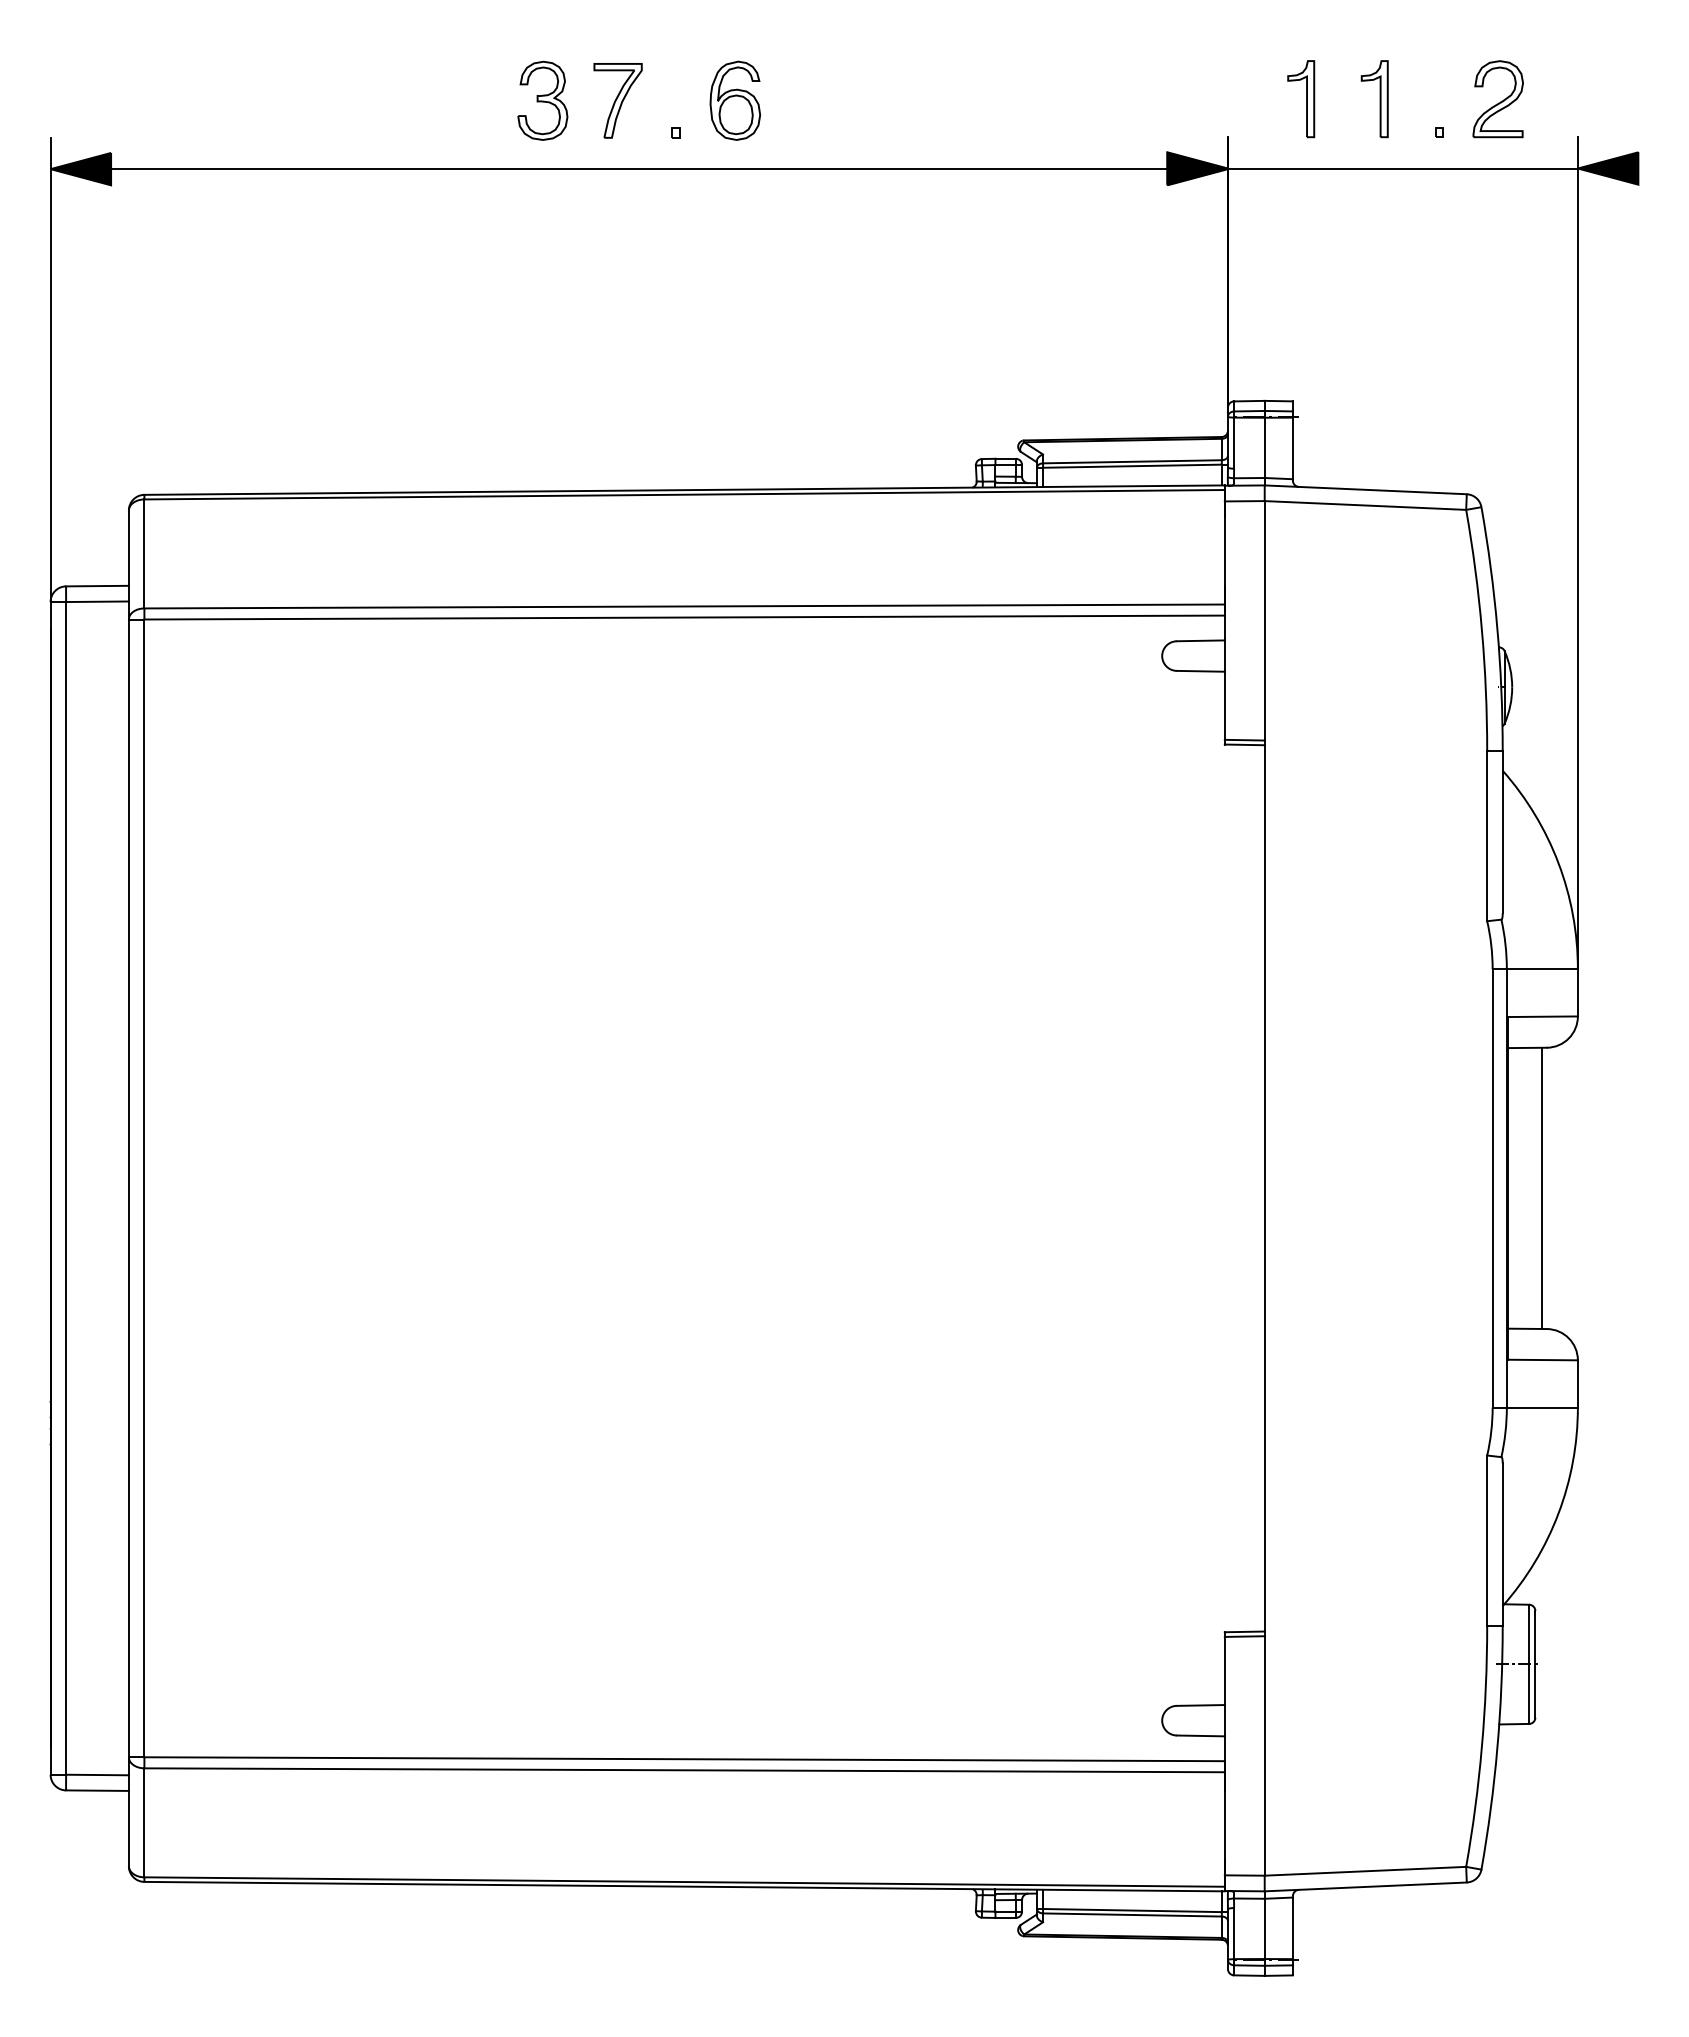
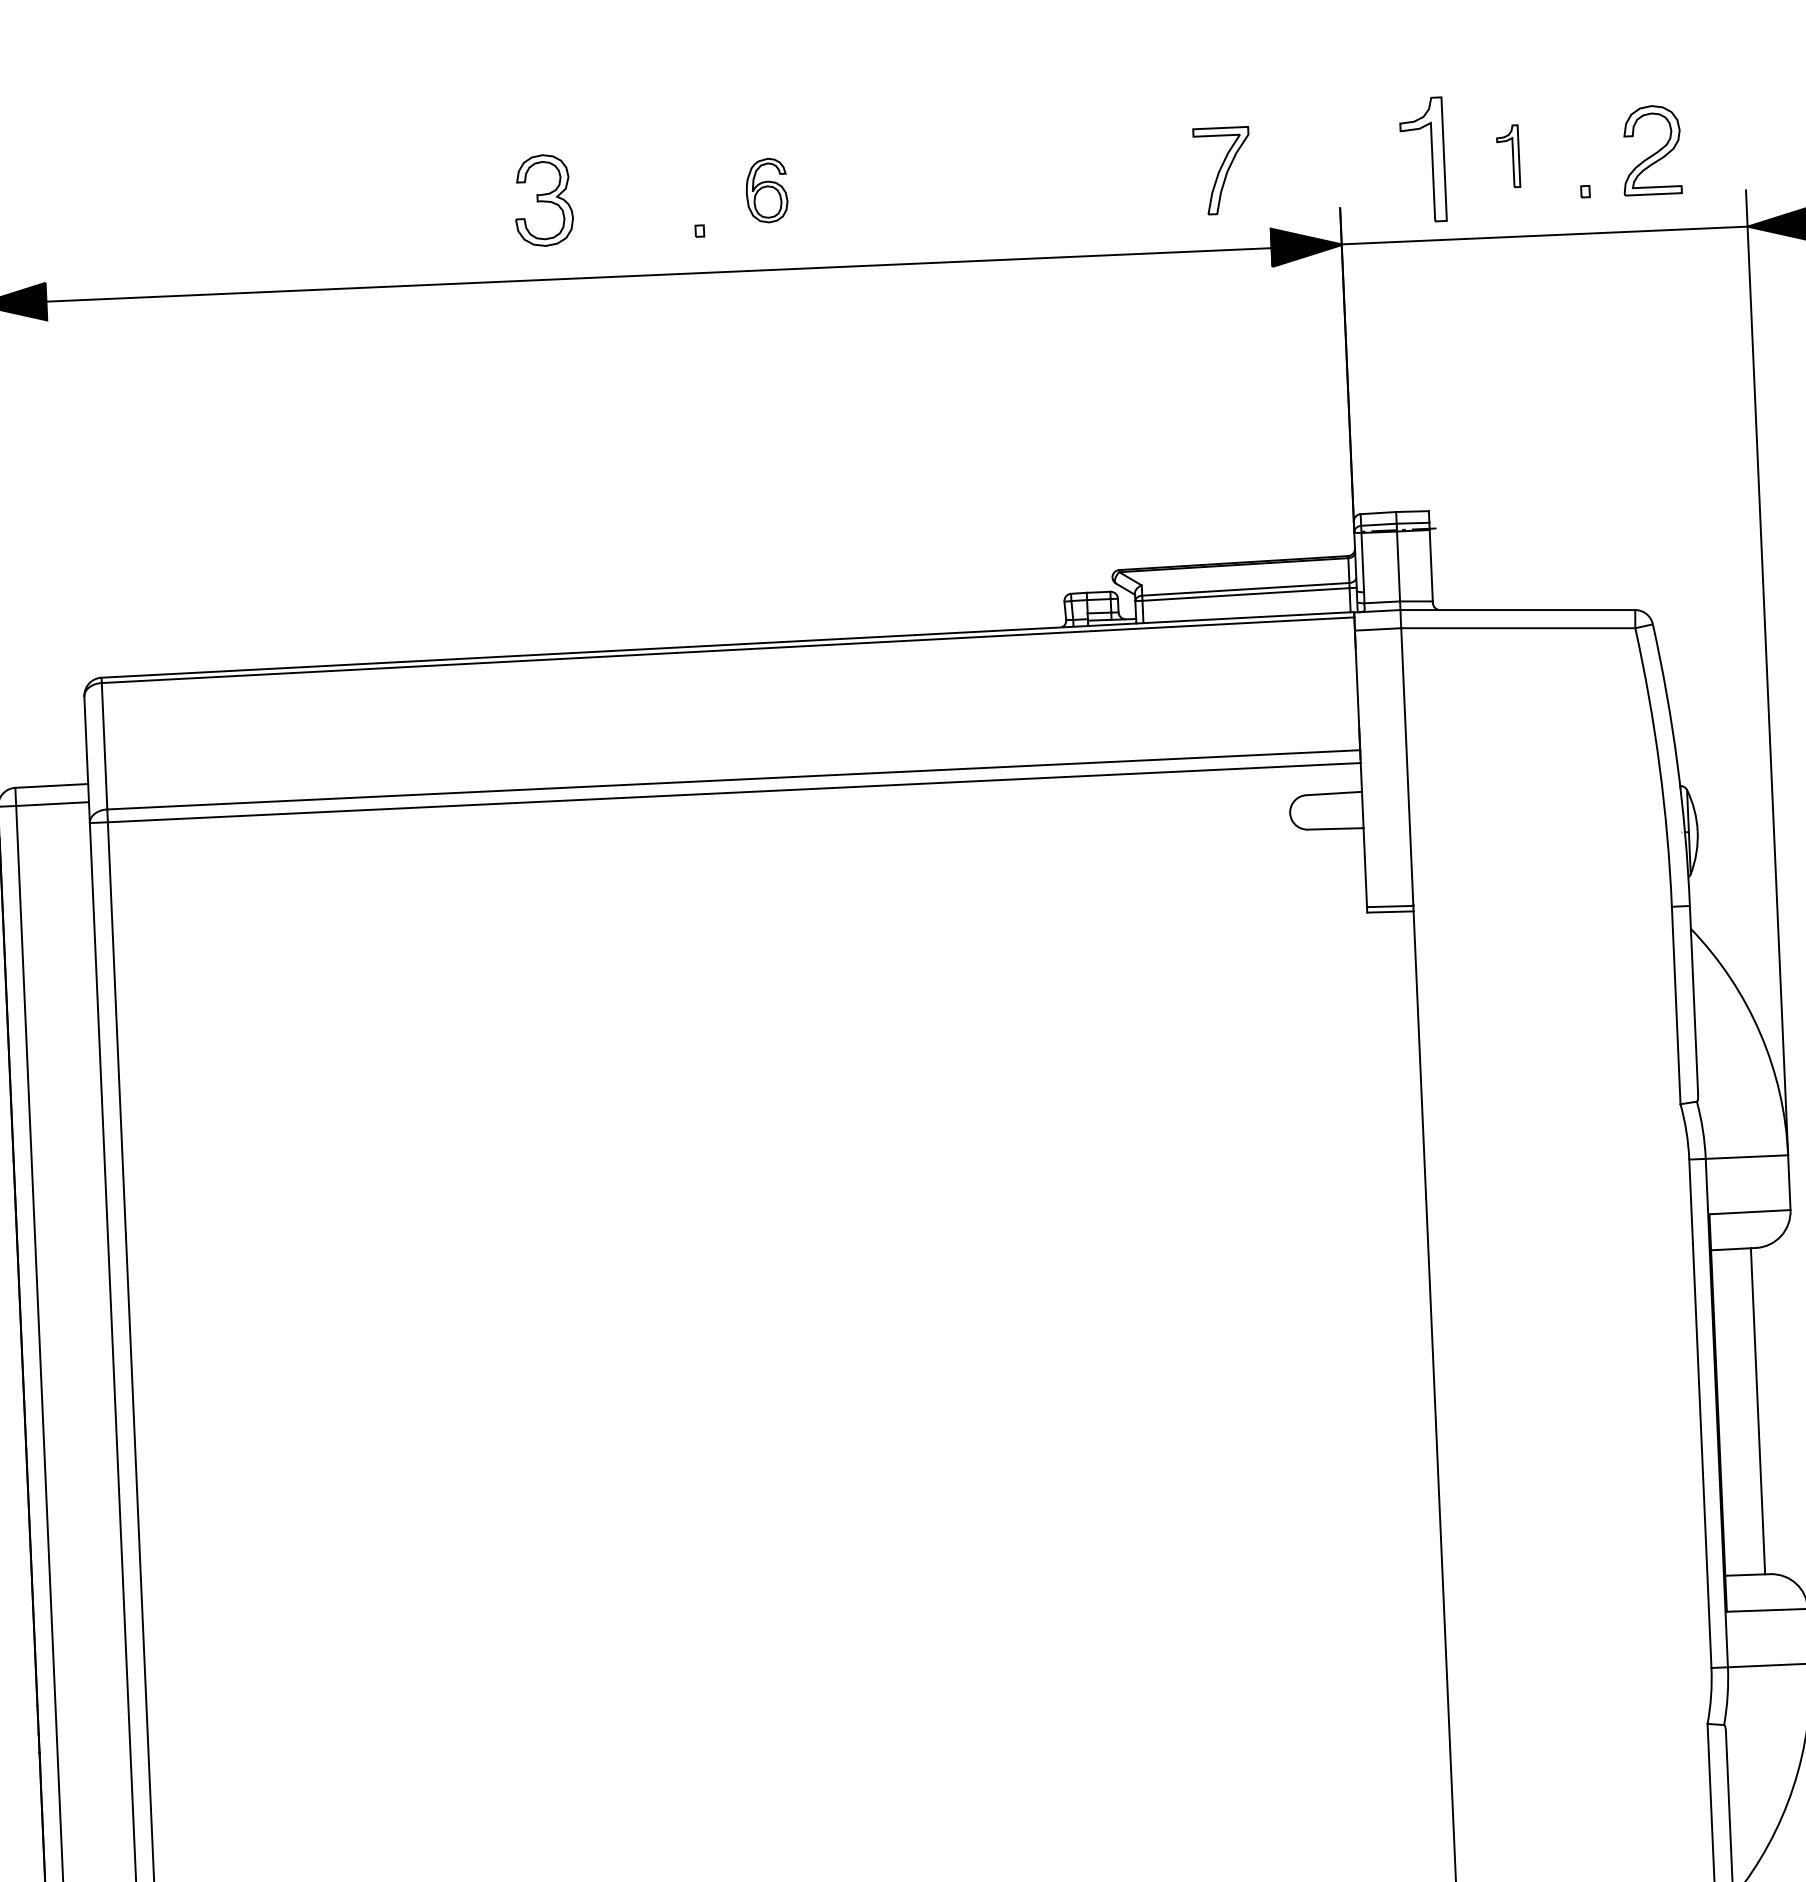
part: (1301, 99) -> (1423, 160), size x1.4
part: (1374, 99) -> (1508, 156), size x0.7
part: (617, 100) -> (1221, 170), moved
part: (734, 100) -> (765, 190), size x0.7

